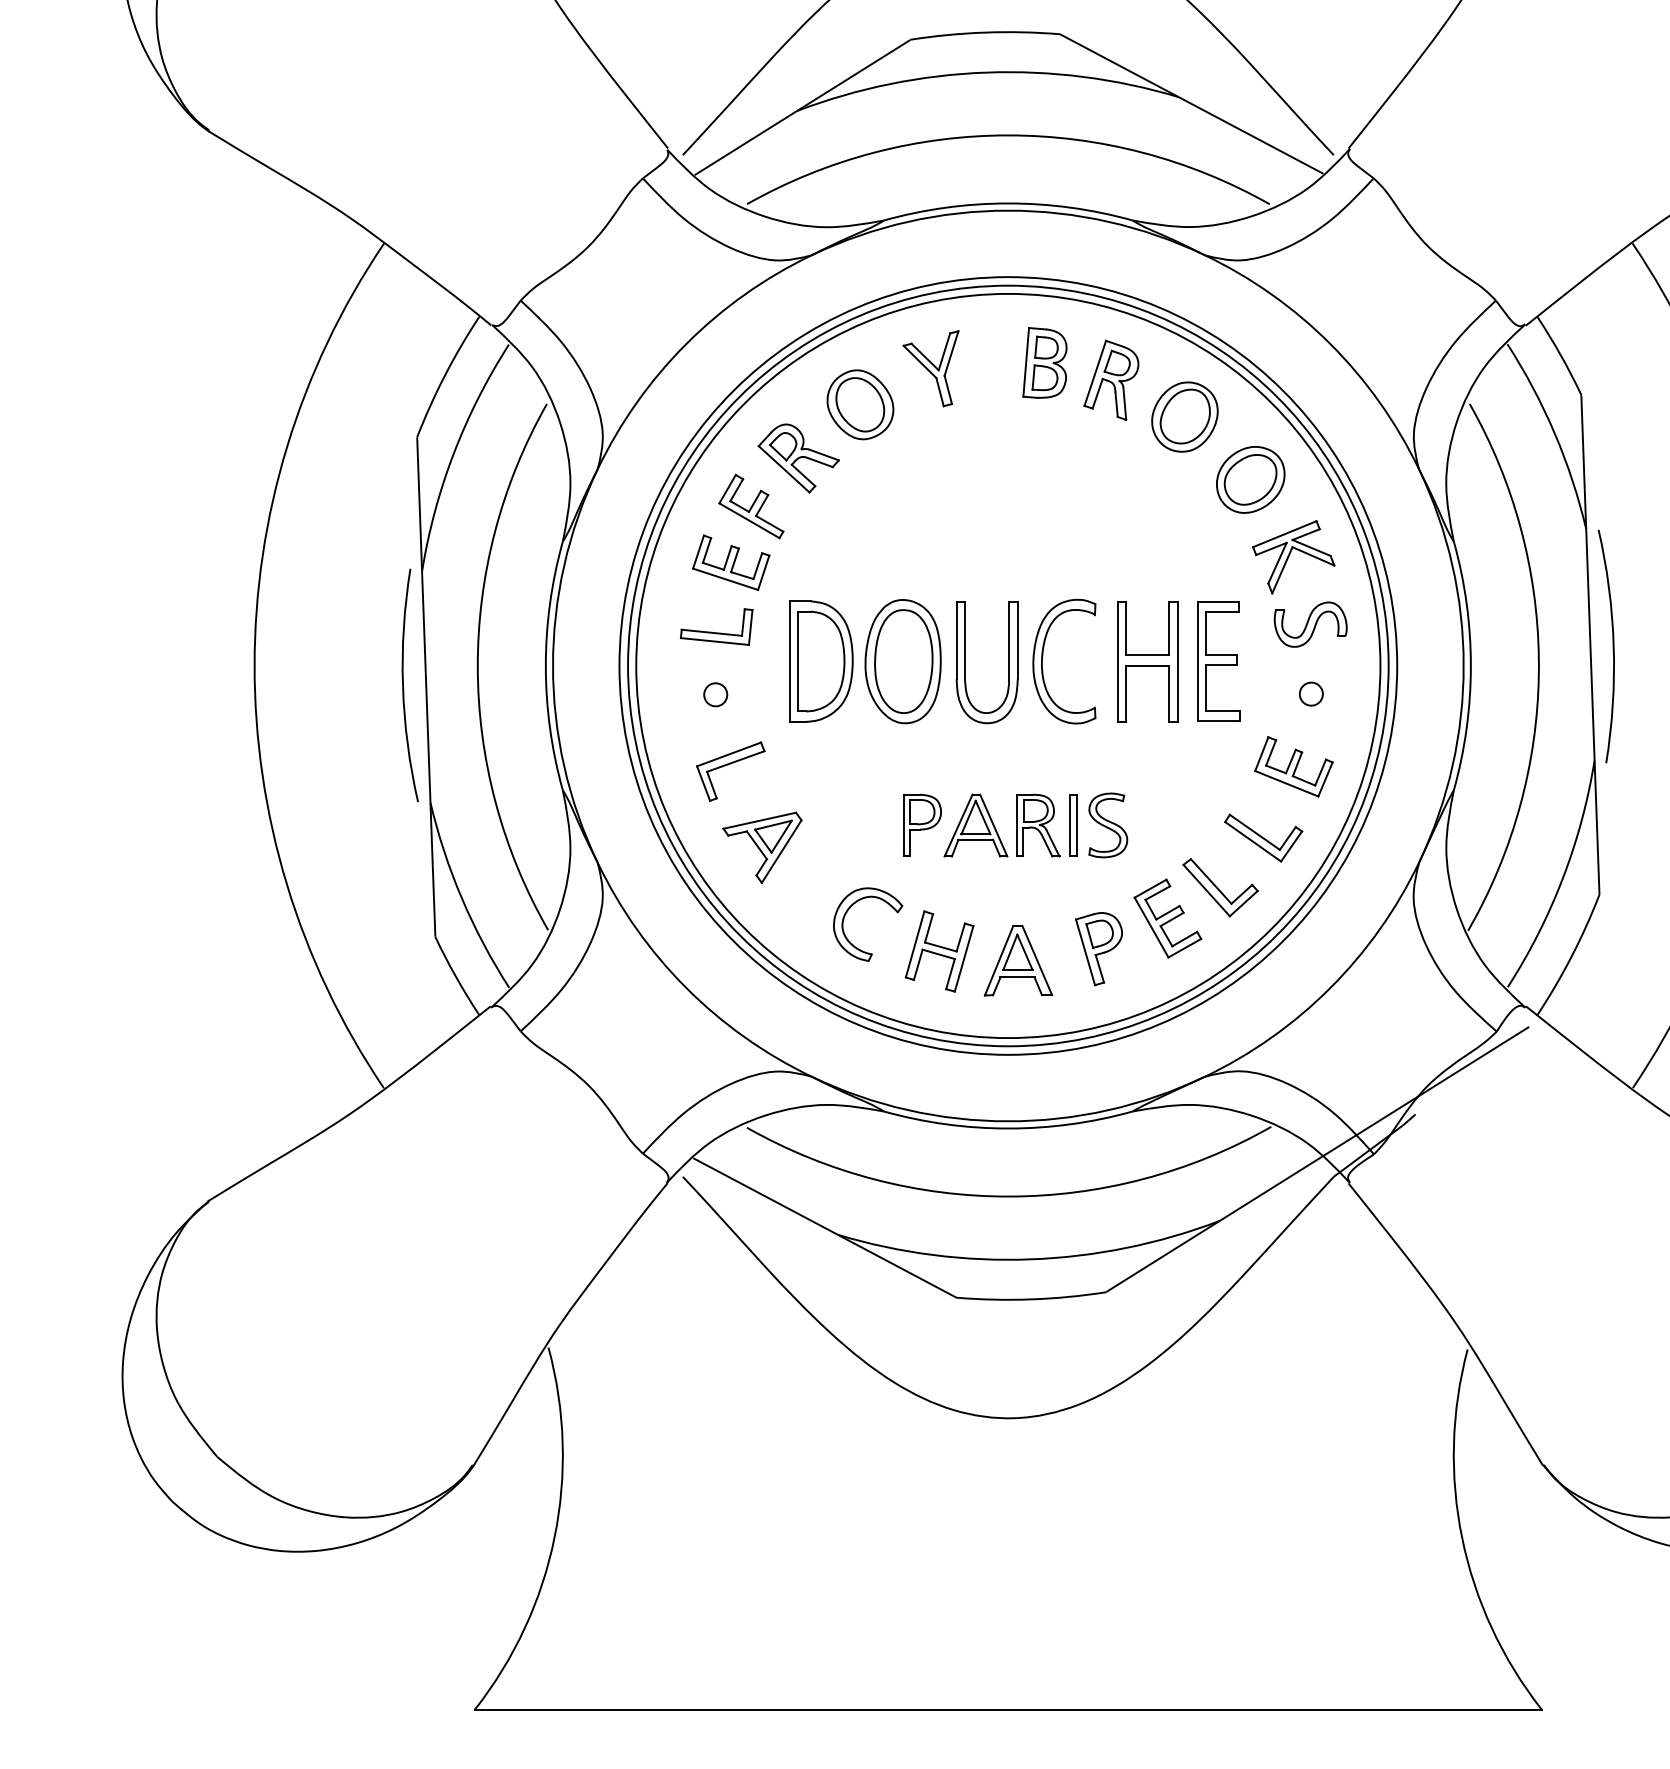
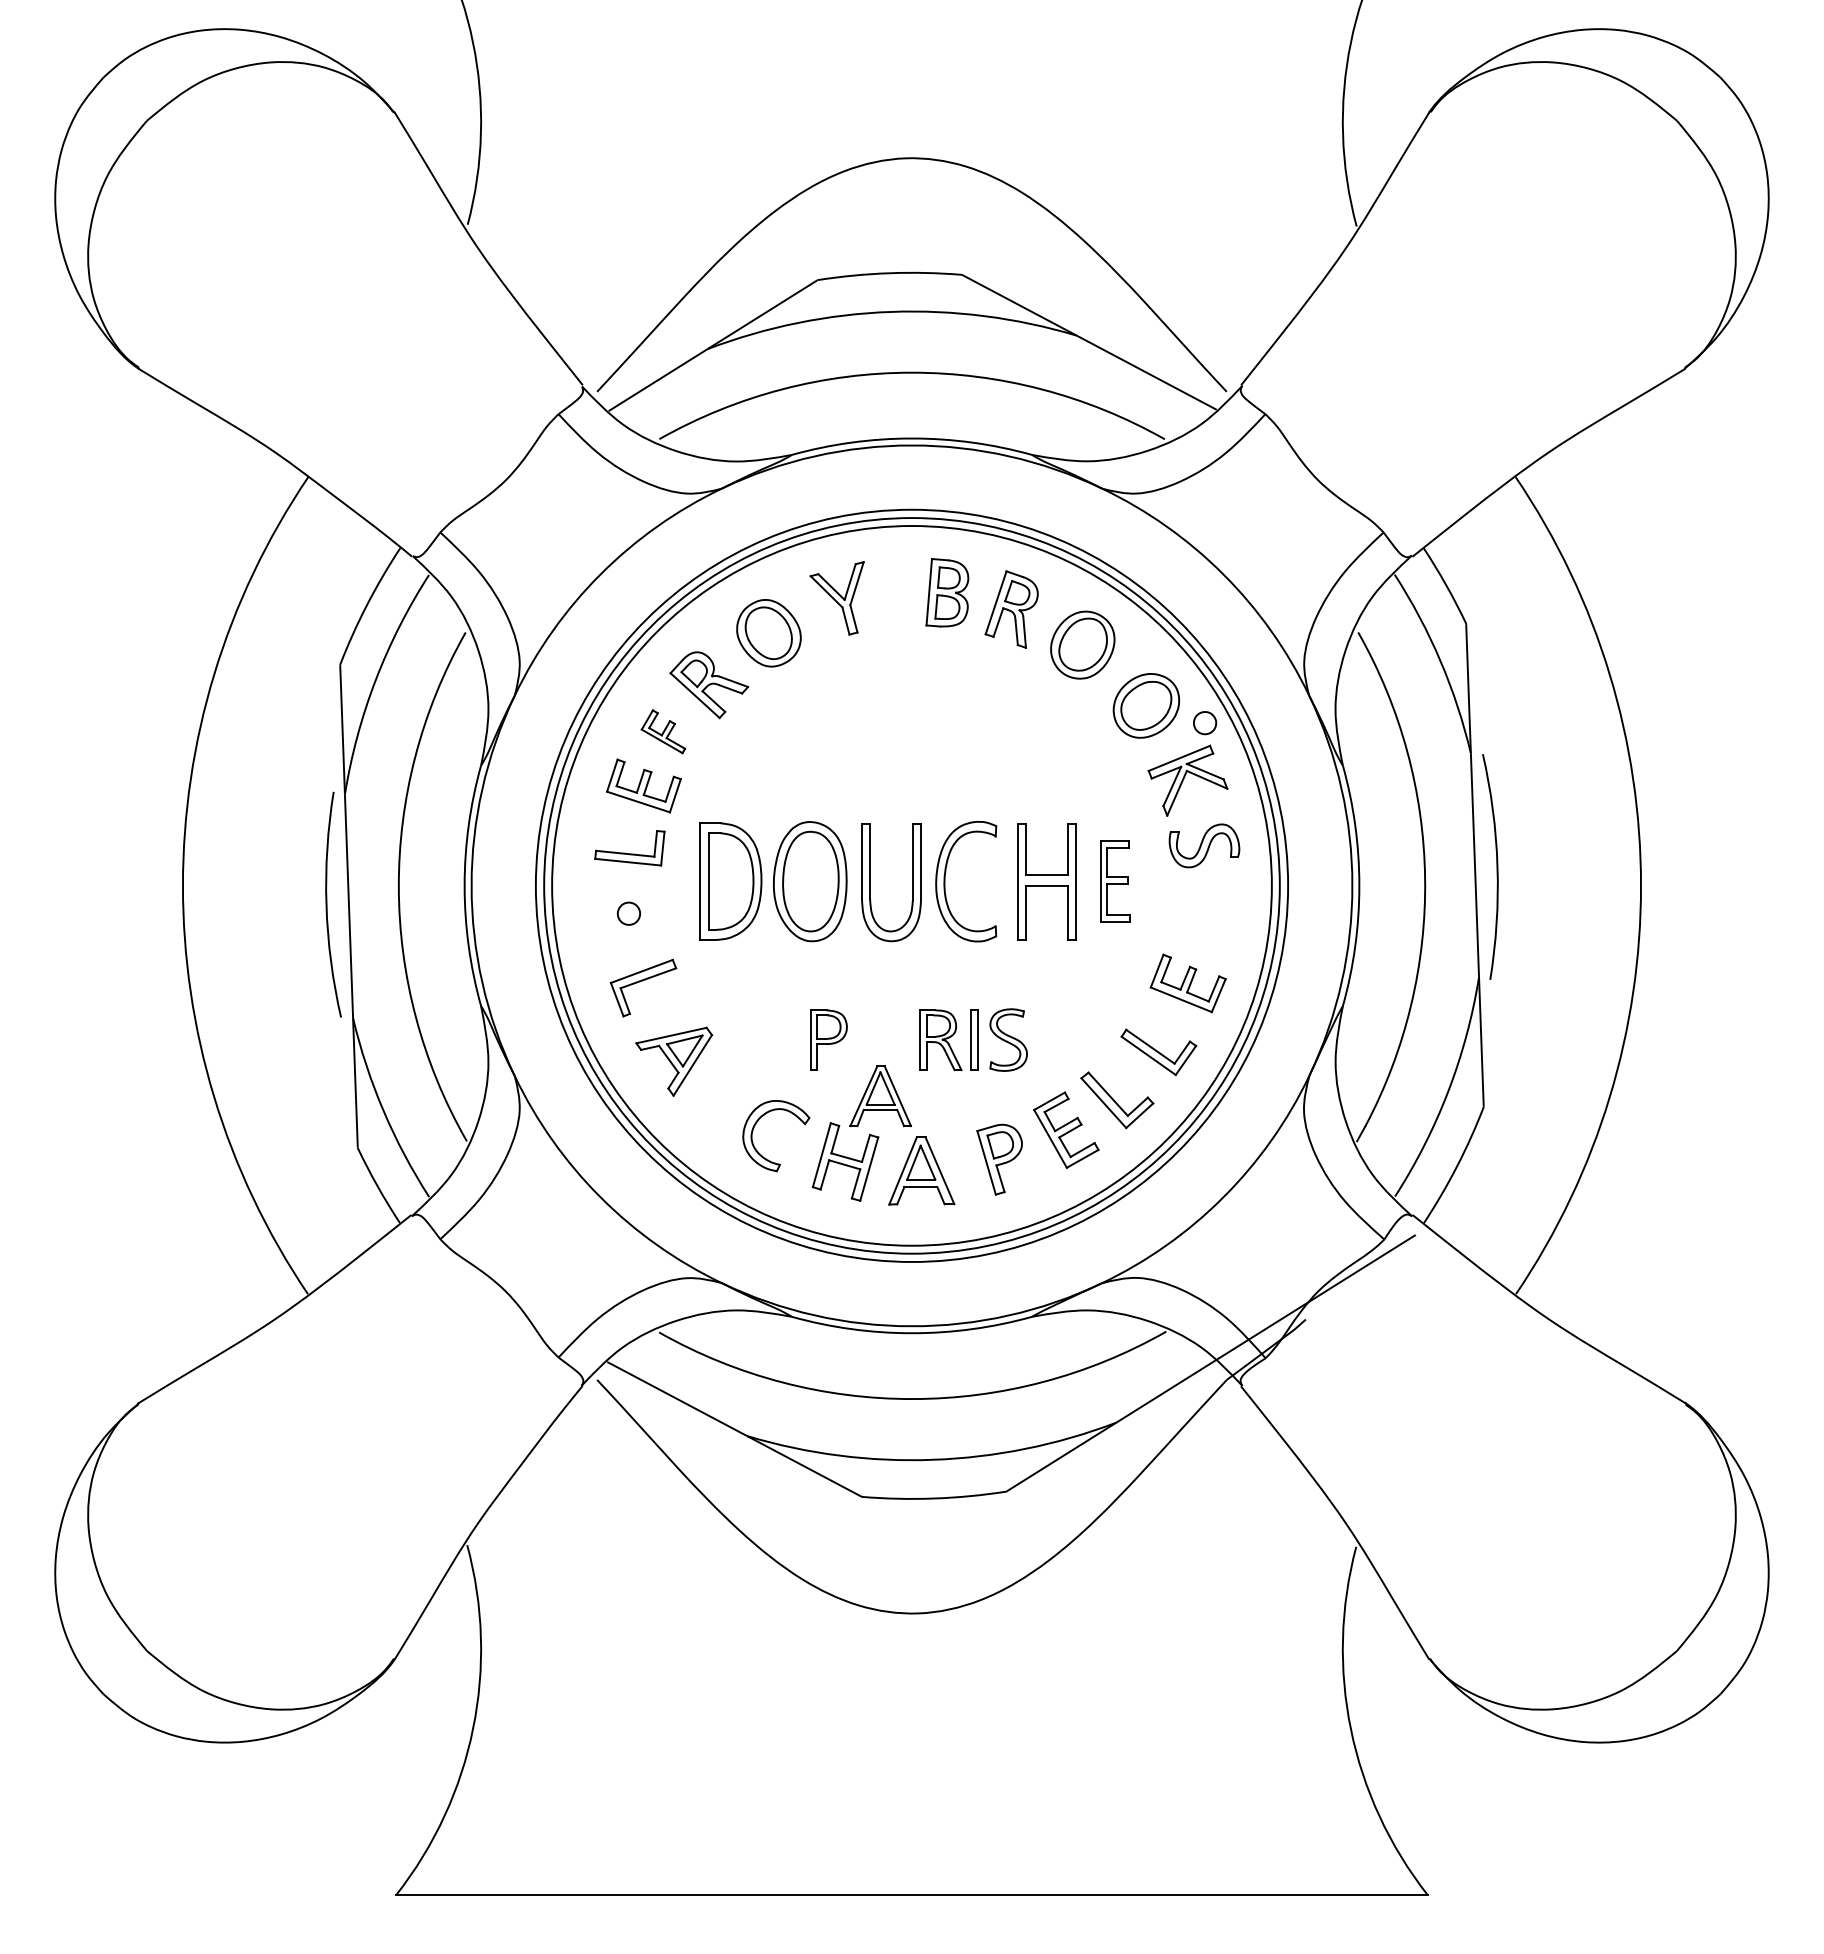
part: (751, 506) -> (663, 731), size x0.7
part: (1218, 661) -> (1115, 881), size x0.7
part: (1311, 694) -> (1205, 723), moved
part: (975, 825) -> (880, 1096), moved

